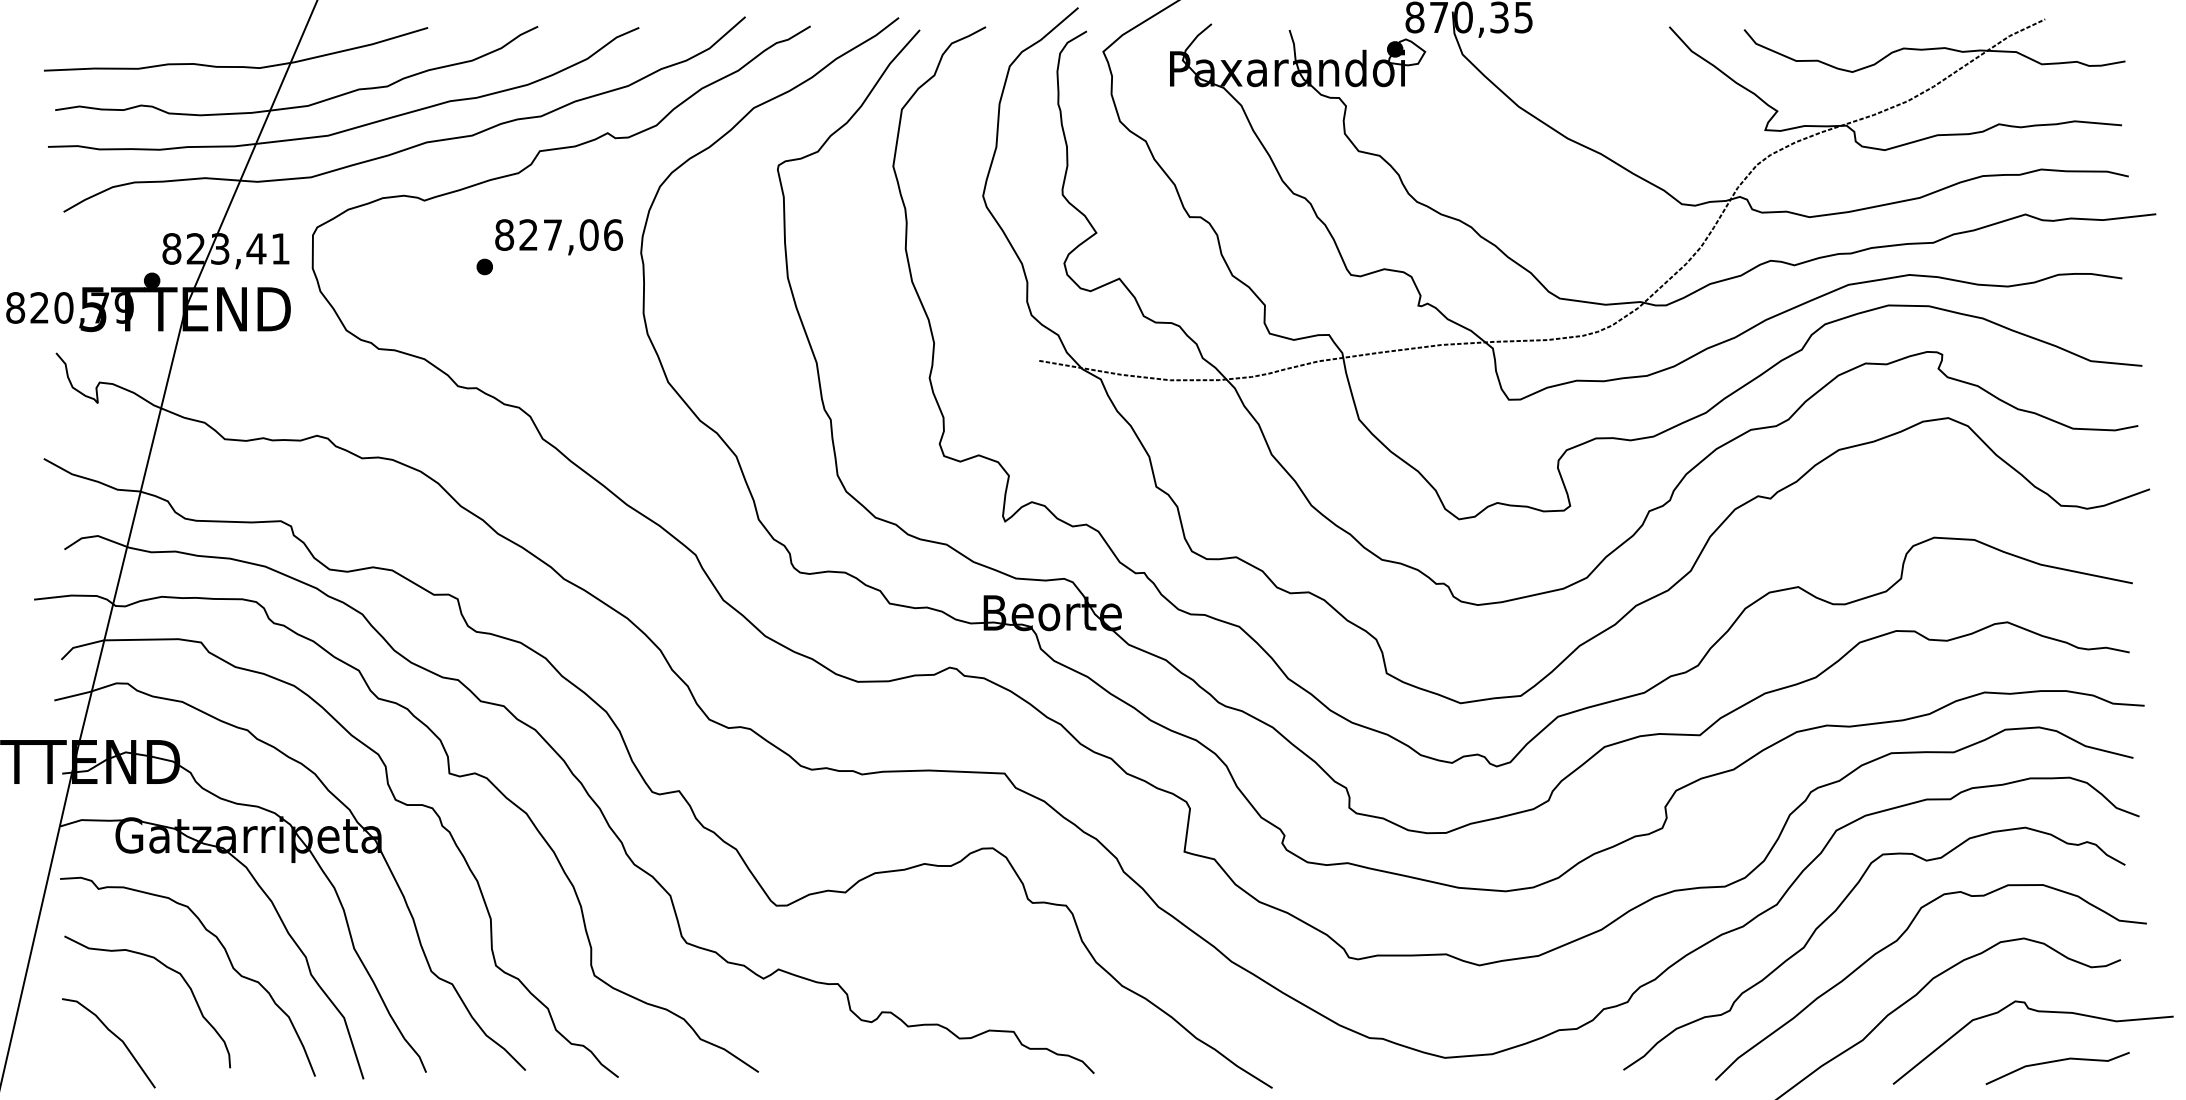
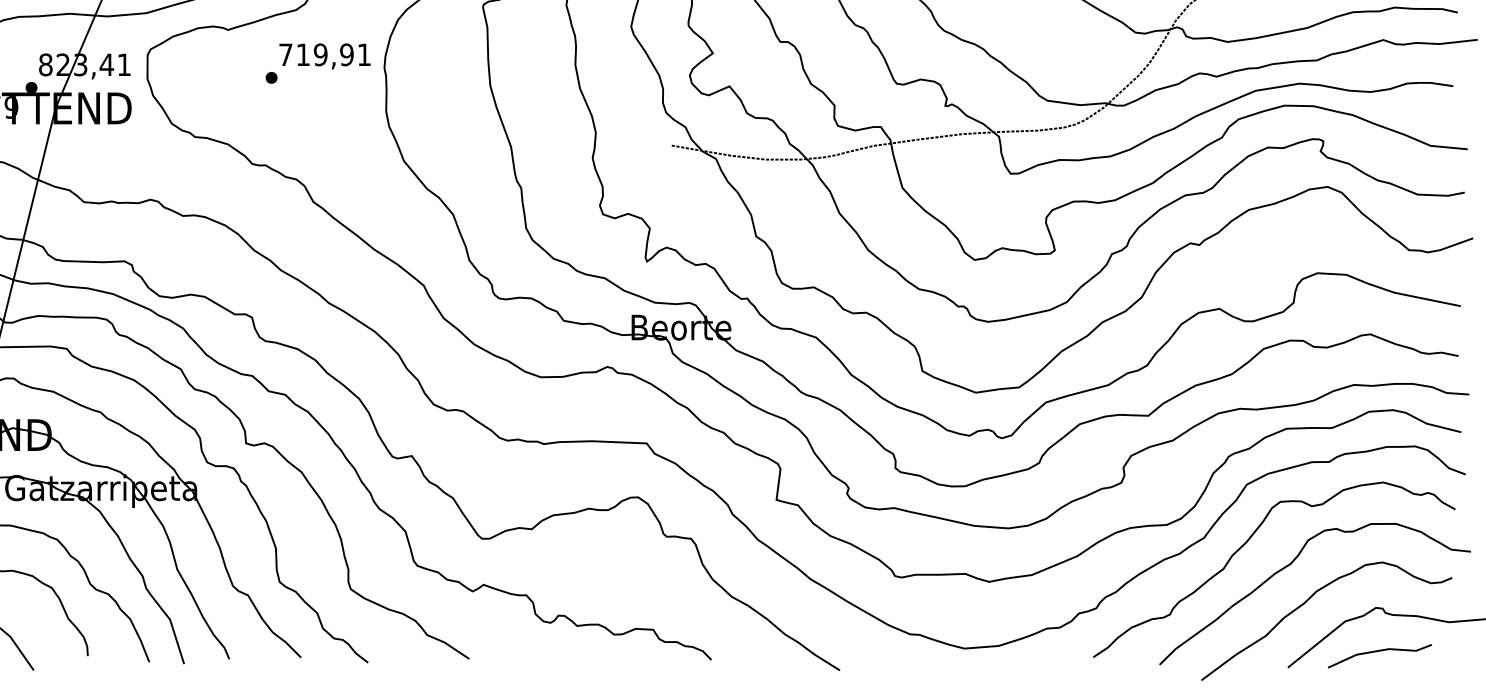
text: (559, 234) -> (325, 54), 827,06 -> 719,91
line: (2054, 1062) -> (1377, 651), moved

